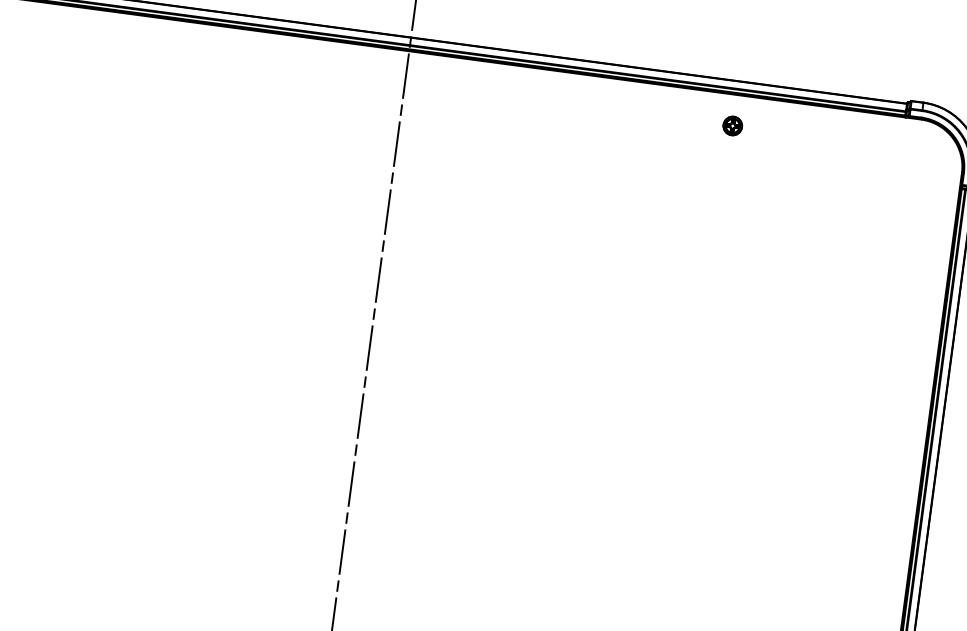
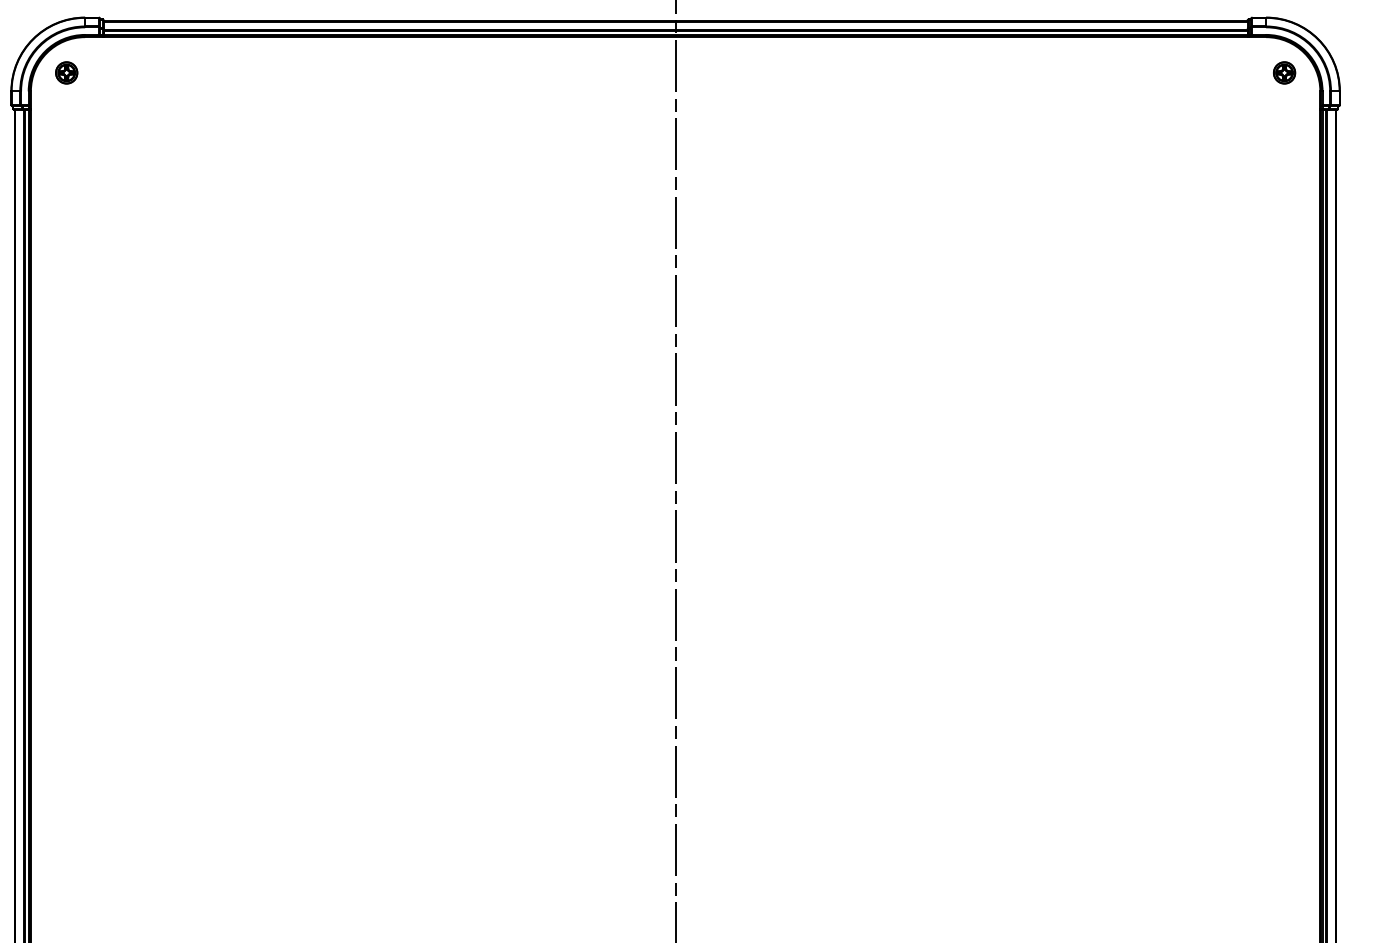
part: (732, 125) -> (1284, 72), moved

